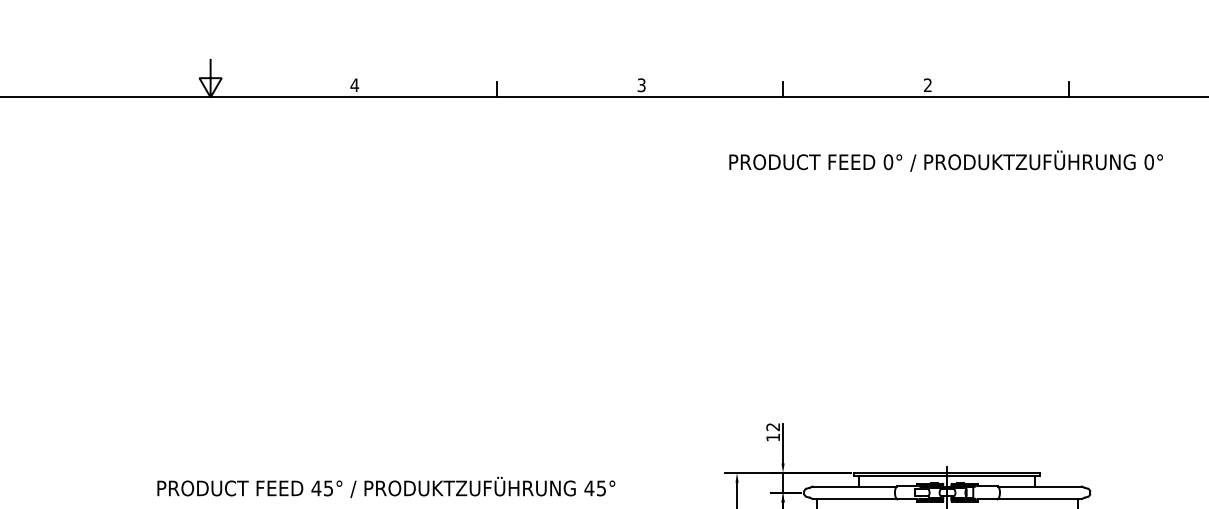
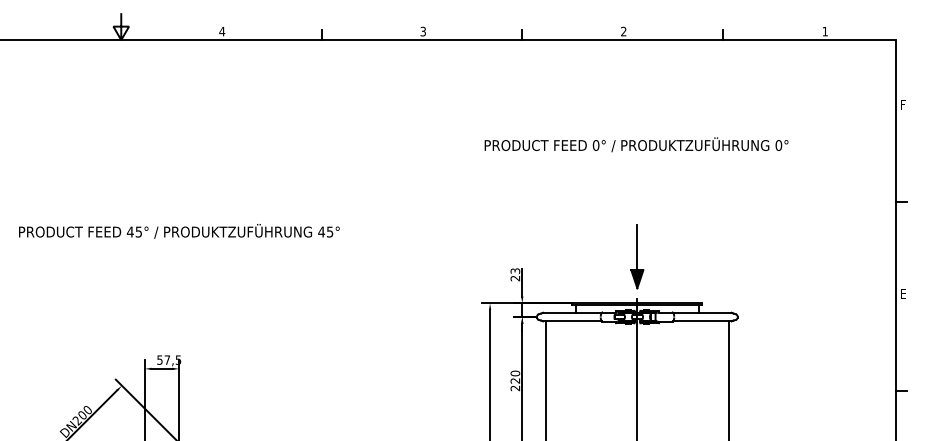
text: (946, 160) -> (636, 144), moved
part: (947, 406) -> (637, 256), added
text: (773, 431) -> (515, 274), 12 -> 23
text: (386, 487) -> (179, 231), moved

